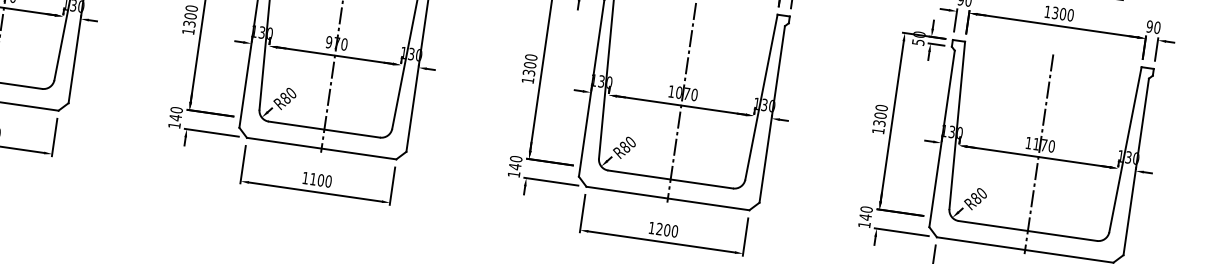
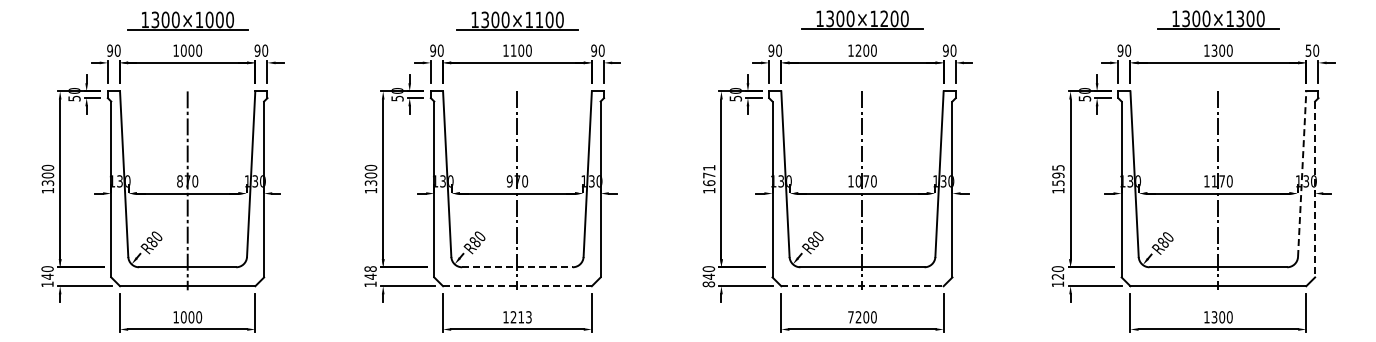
text: (1149, 26) -> (1308, 50), 90 -> 50
text: (530, 65) -> (709, 175), 1300 -> 1671
text: (176, 110) -> (370, 269), 140 -> 148
text: (880, 114) -> (1058, 174), 1300 -> 1595
line: (324, 129) -> (517, 267), solid -> dashed
line: (321, 148) -> (517, 286), solid -> dashed
line: (1125, 150) -> (1302, 174), solid -> dashed
line: (1136, 166) -> (1315, 189), solid -> dashed
text: (513, 174) -> (708, 284), 140 -> 840
text: (320, 180) -> (520, 317), 1100 -> 1213
line: (667, 198) -> (862, 286), solid -> dashed
text: (865, 216) -> (1057, 276), 140 -> 120
text: (651, 228) -> (850, 317), 1200 -> 7200

